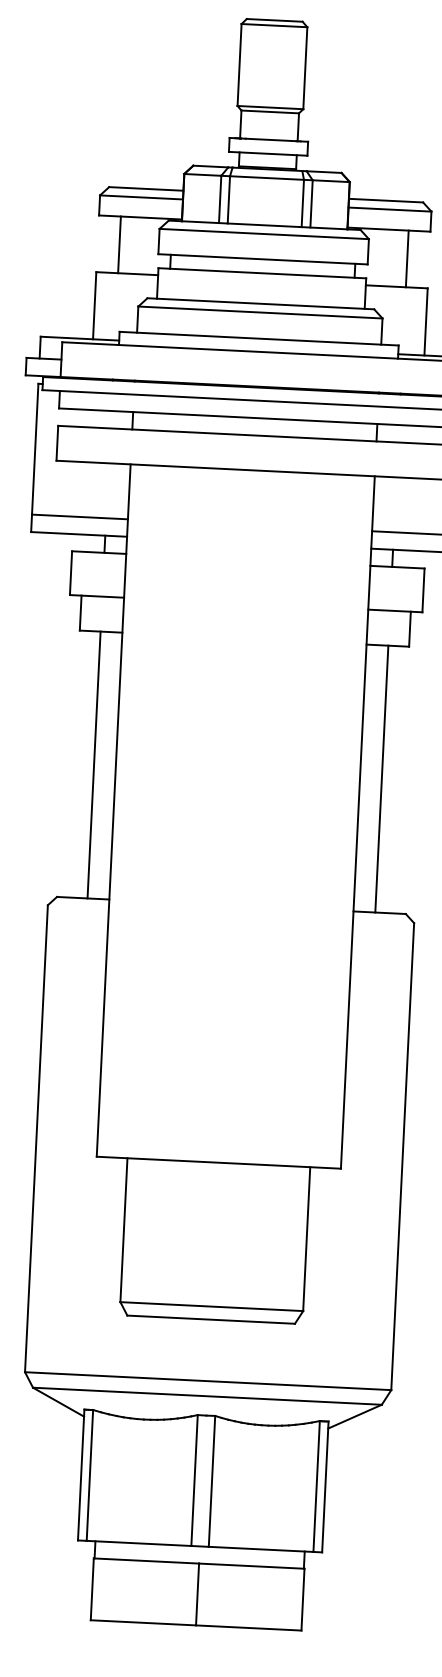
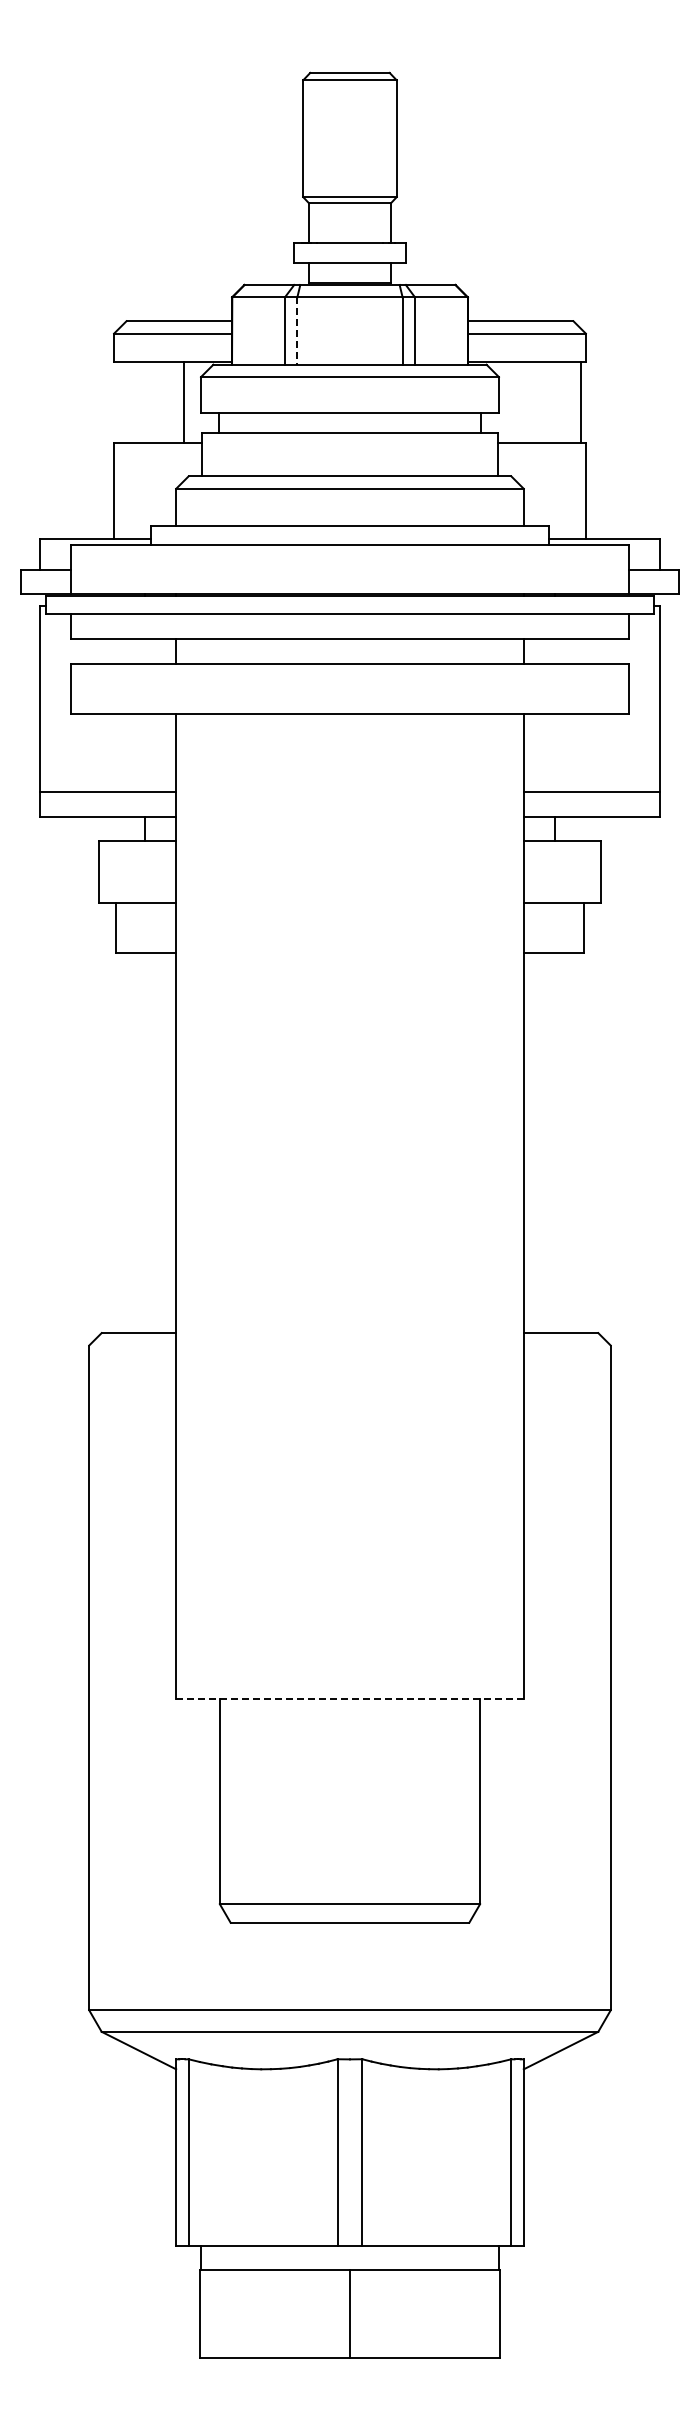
line: (228, 200) -> (297, 331), solid -> dashed
line: (119, 244) -> (184, 402), moved
line: (407, 258) -> (580, 402), moved
line: (94, 765) -> (145, 1143), removed
line: (381, 779) -> (554, 1143), removed
line: (218, 1162) -> (349, 1699), solid -> dashed

